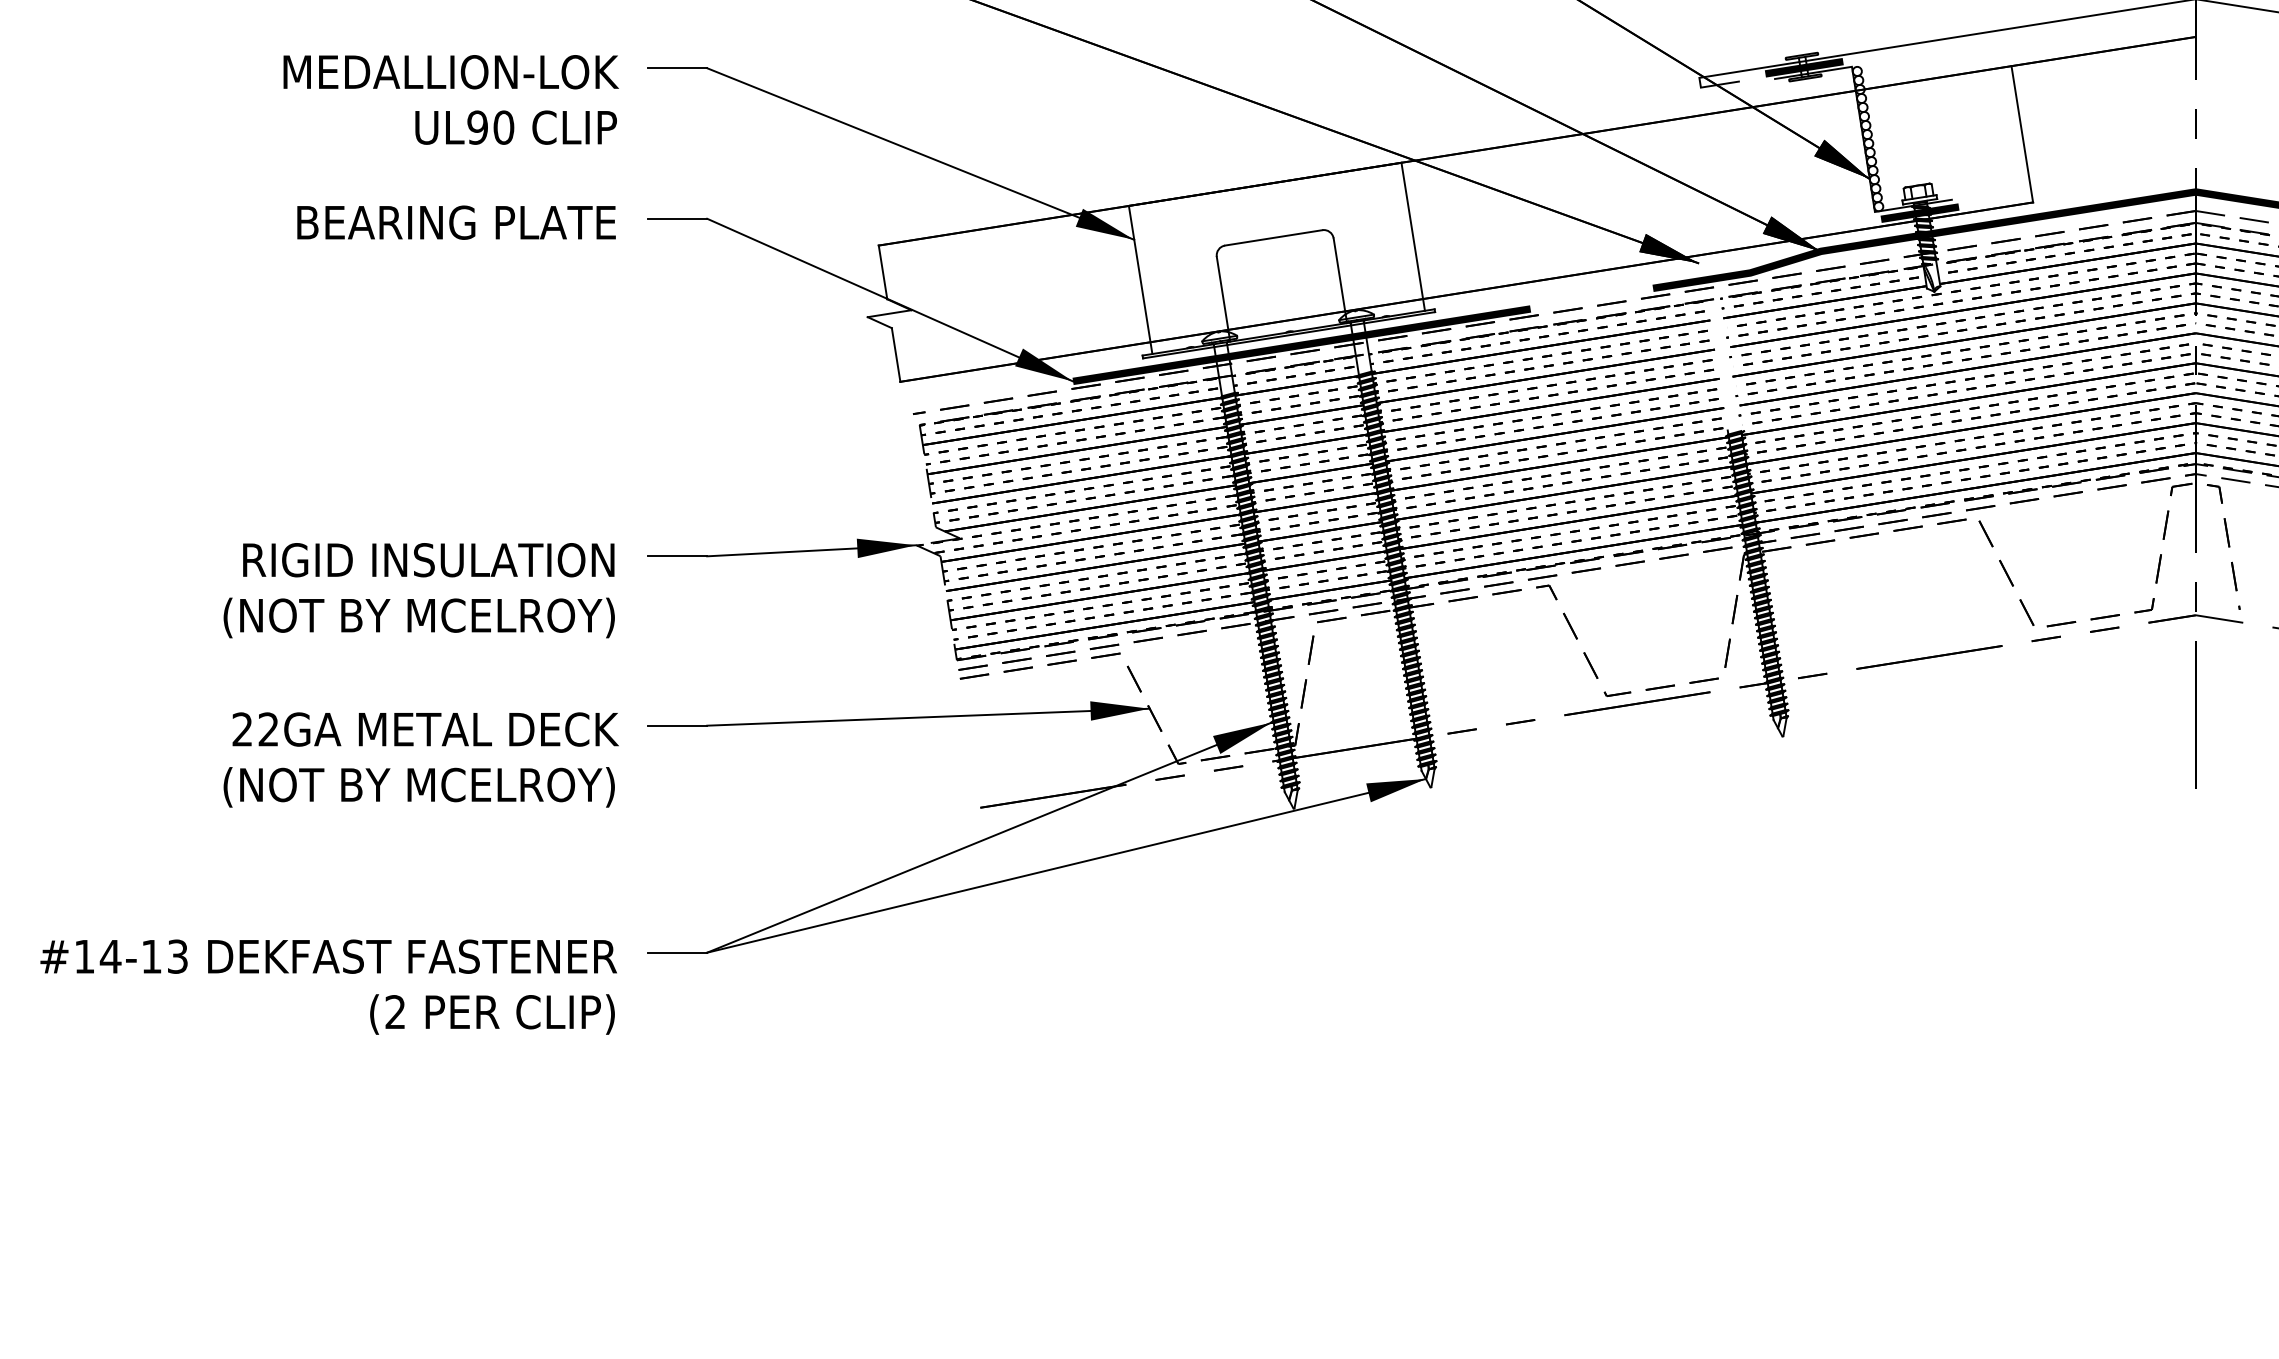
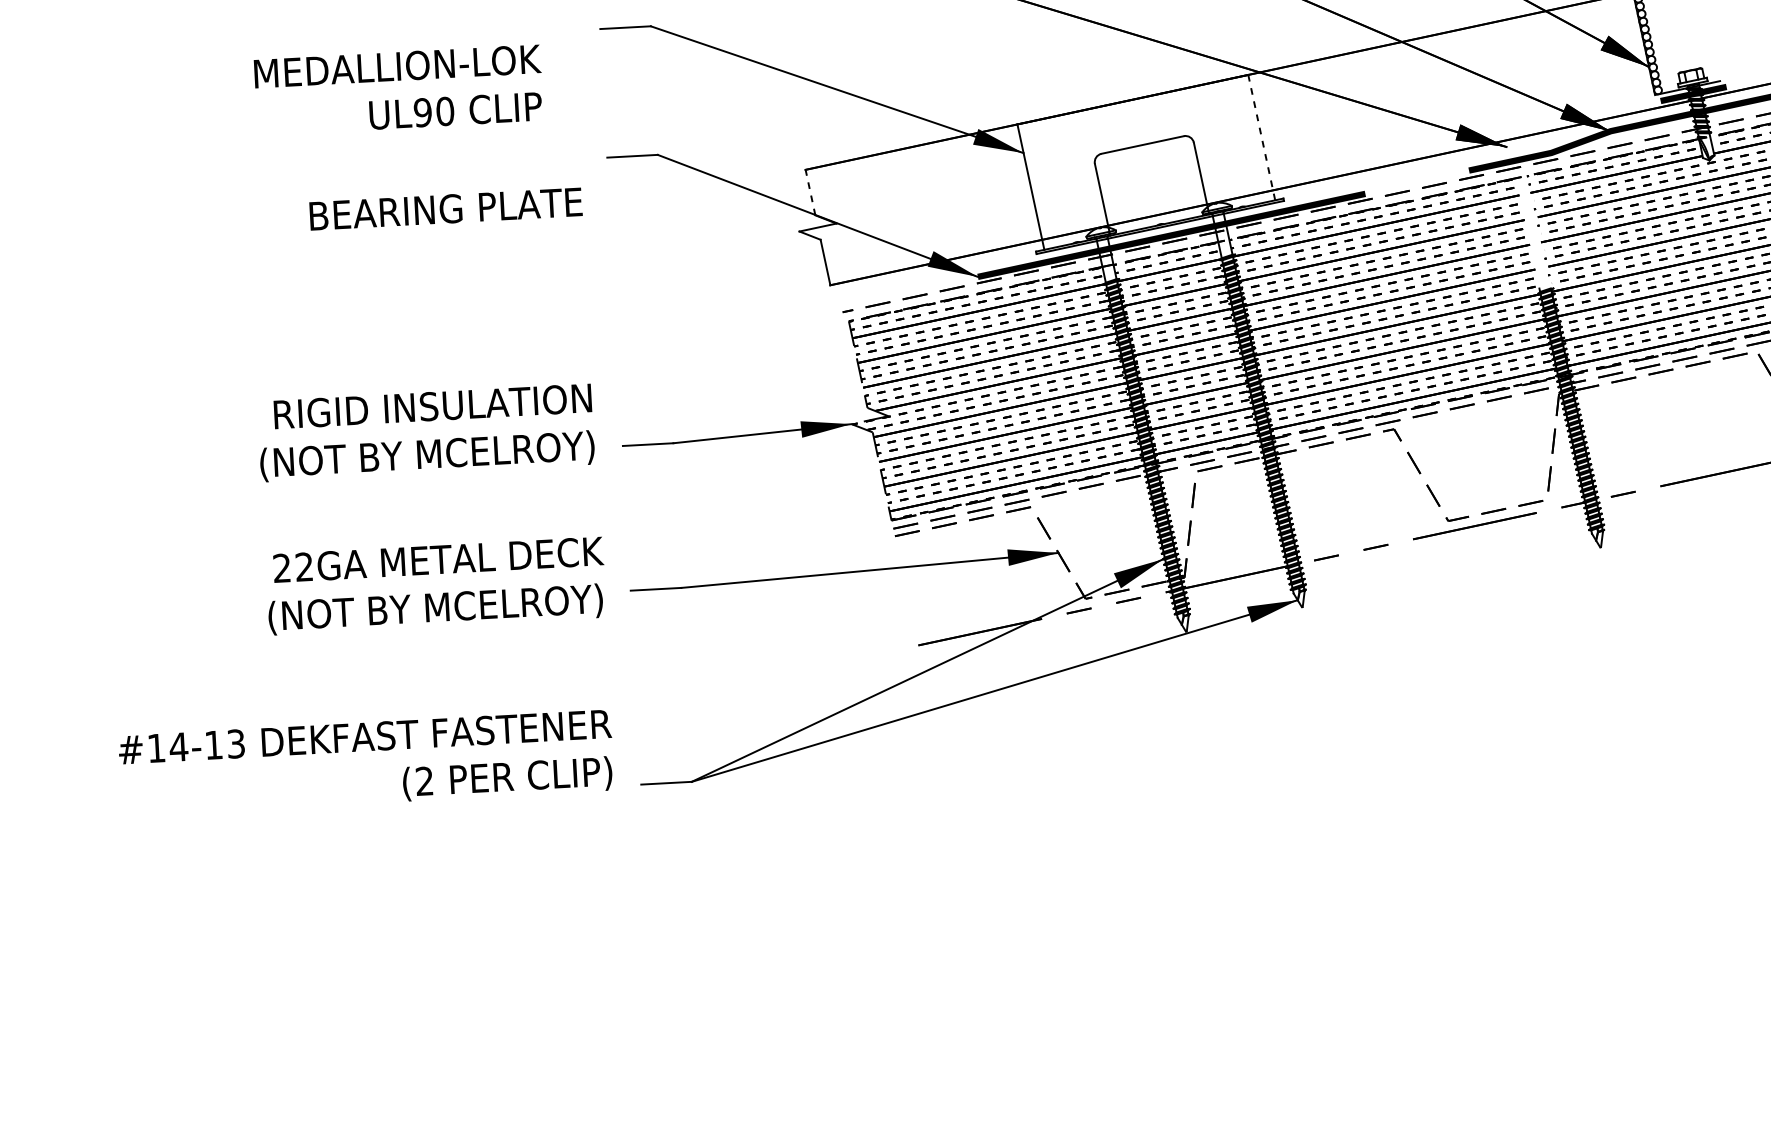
text: (450, 99) -> (398, 89), moved
text: (456, 222) -> (445, 208), moved
line: (1413, 236) -> (1261, 137), solid -> dashed
line: (882, 271) -> (810, 191), solid -> dashed
text: (418, 590) -> (425, 432), moved
text: (420, 759) -> (435, 585), moved
text: (328, 986) -> (366, 762), moved

